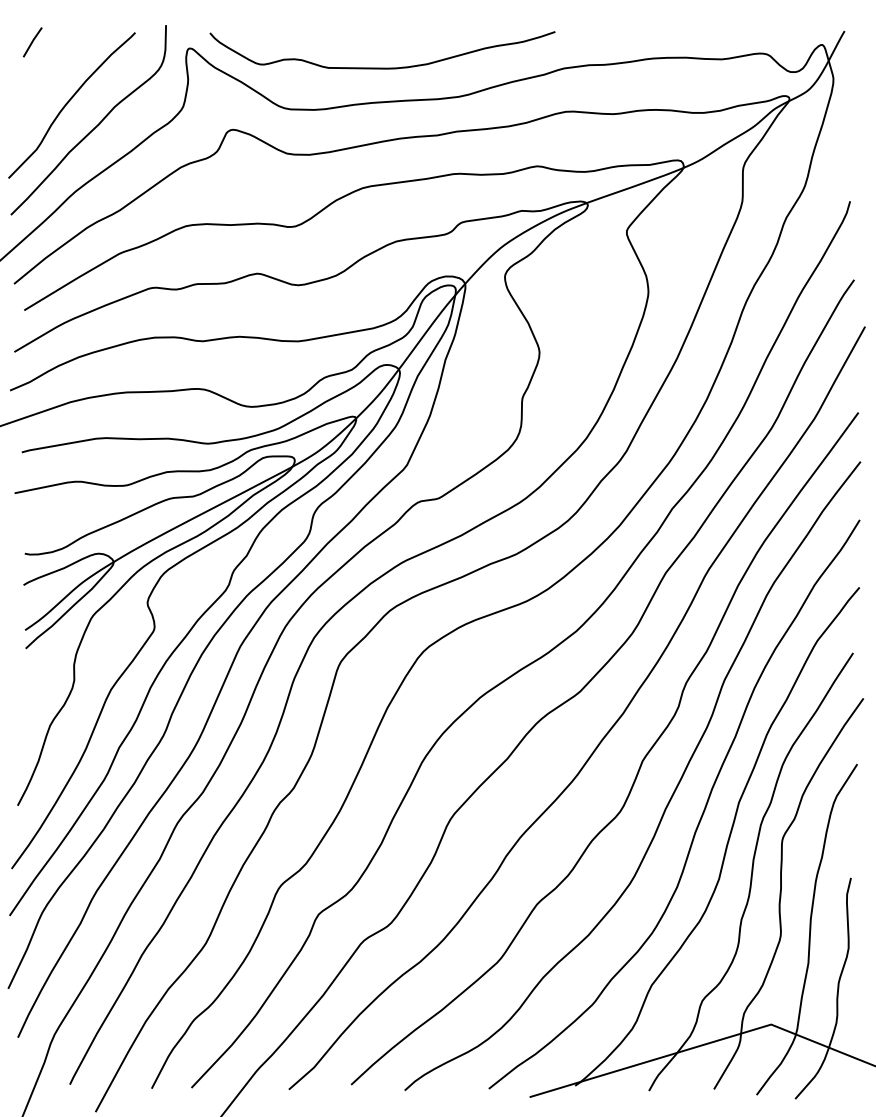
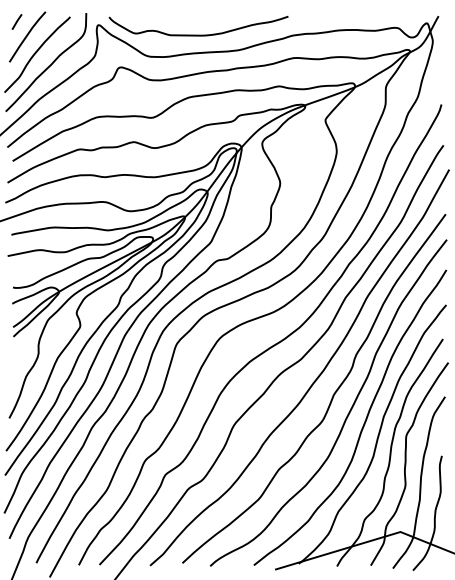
line: (52, 70) -> (27, 36), added

